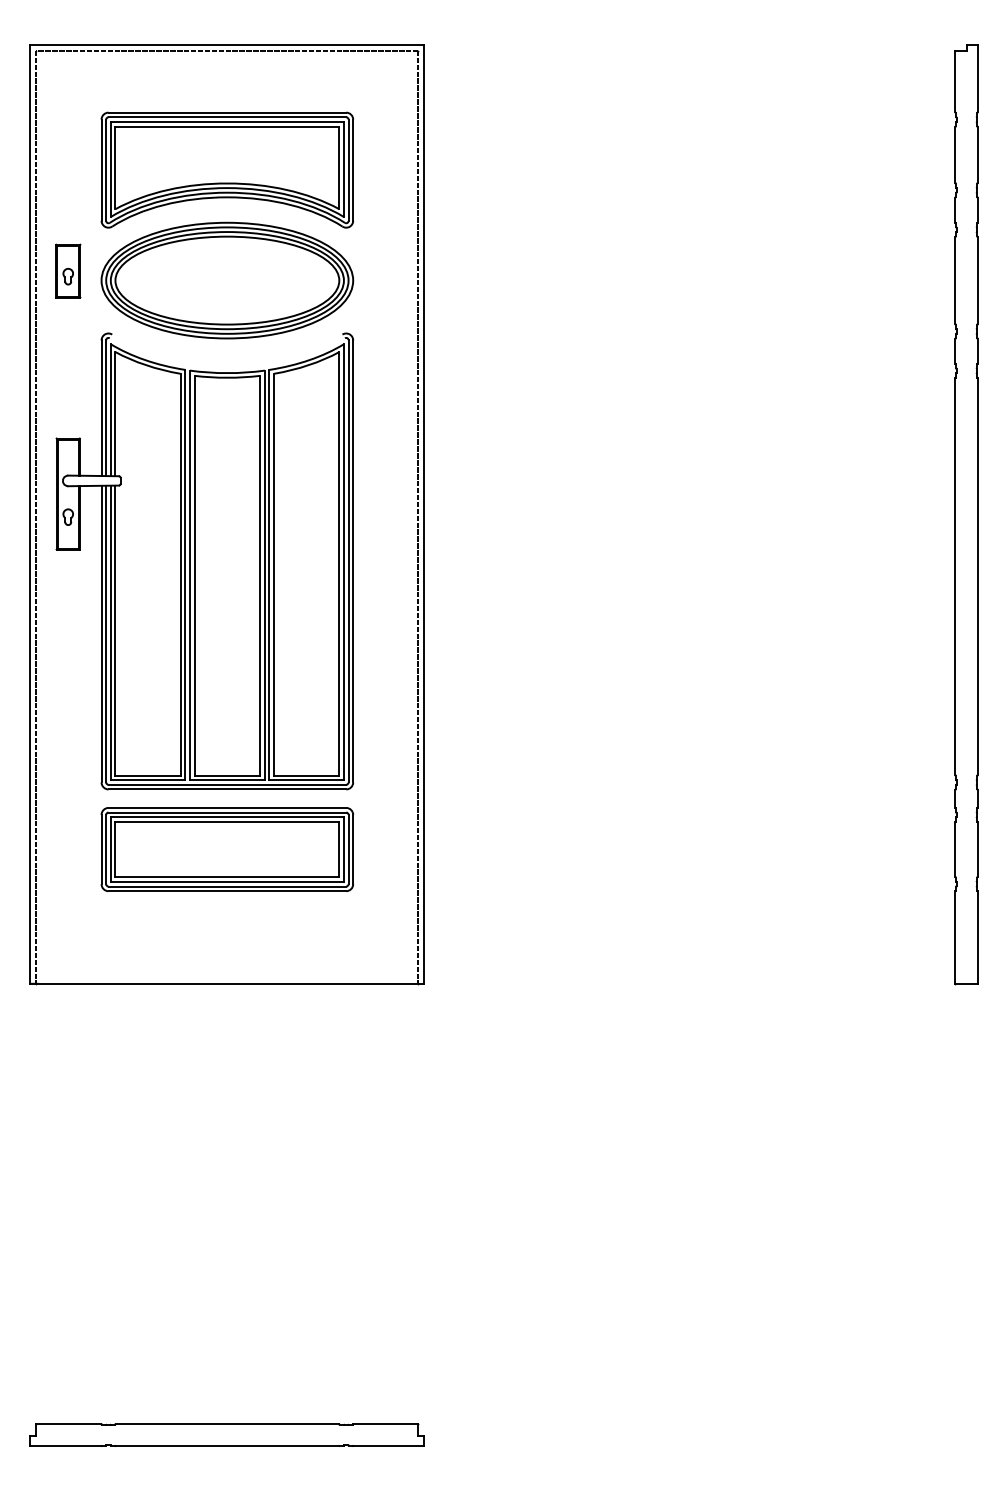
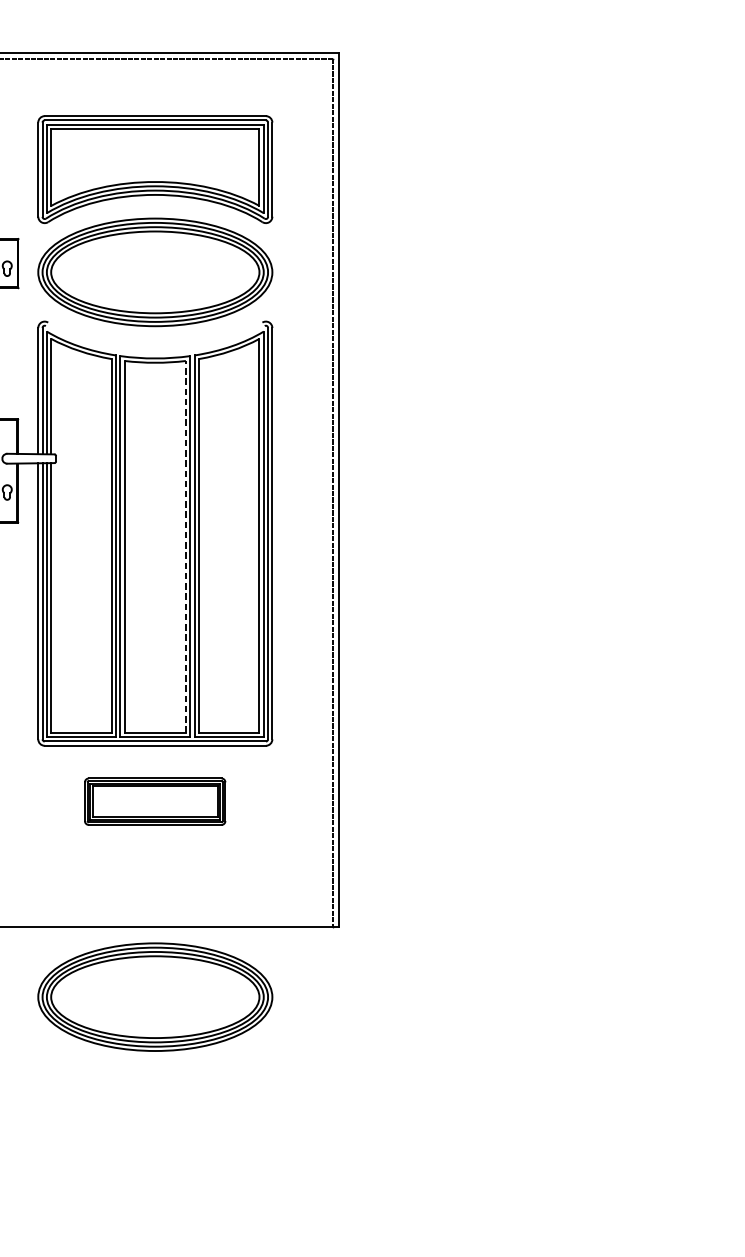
line: (260, 575) -> (186, 546), solid -> dashed
part: (226, 849) -> (154, 801), size x0.6
part: (227, 1059) -> (155, 997), added

